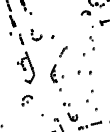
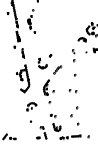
part: (36, 34) -> (42, 63), moved
part: (92, 43) -> (73, 55), moved
part: (84, 73) -> (72, 91), size x0.62
part: (26, 100) -> (31, 106), moved

